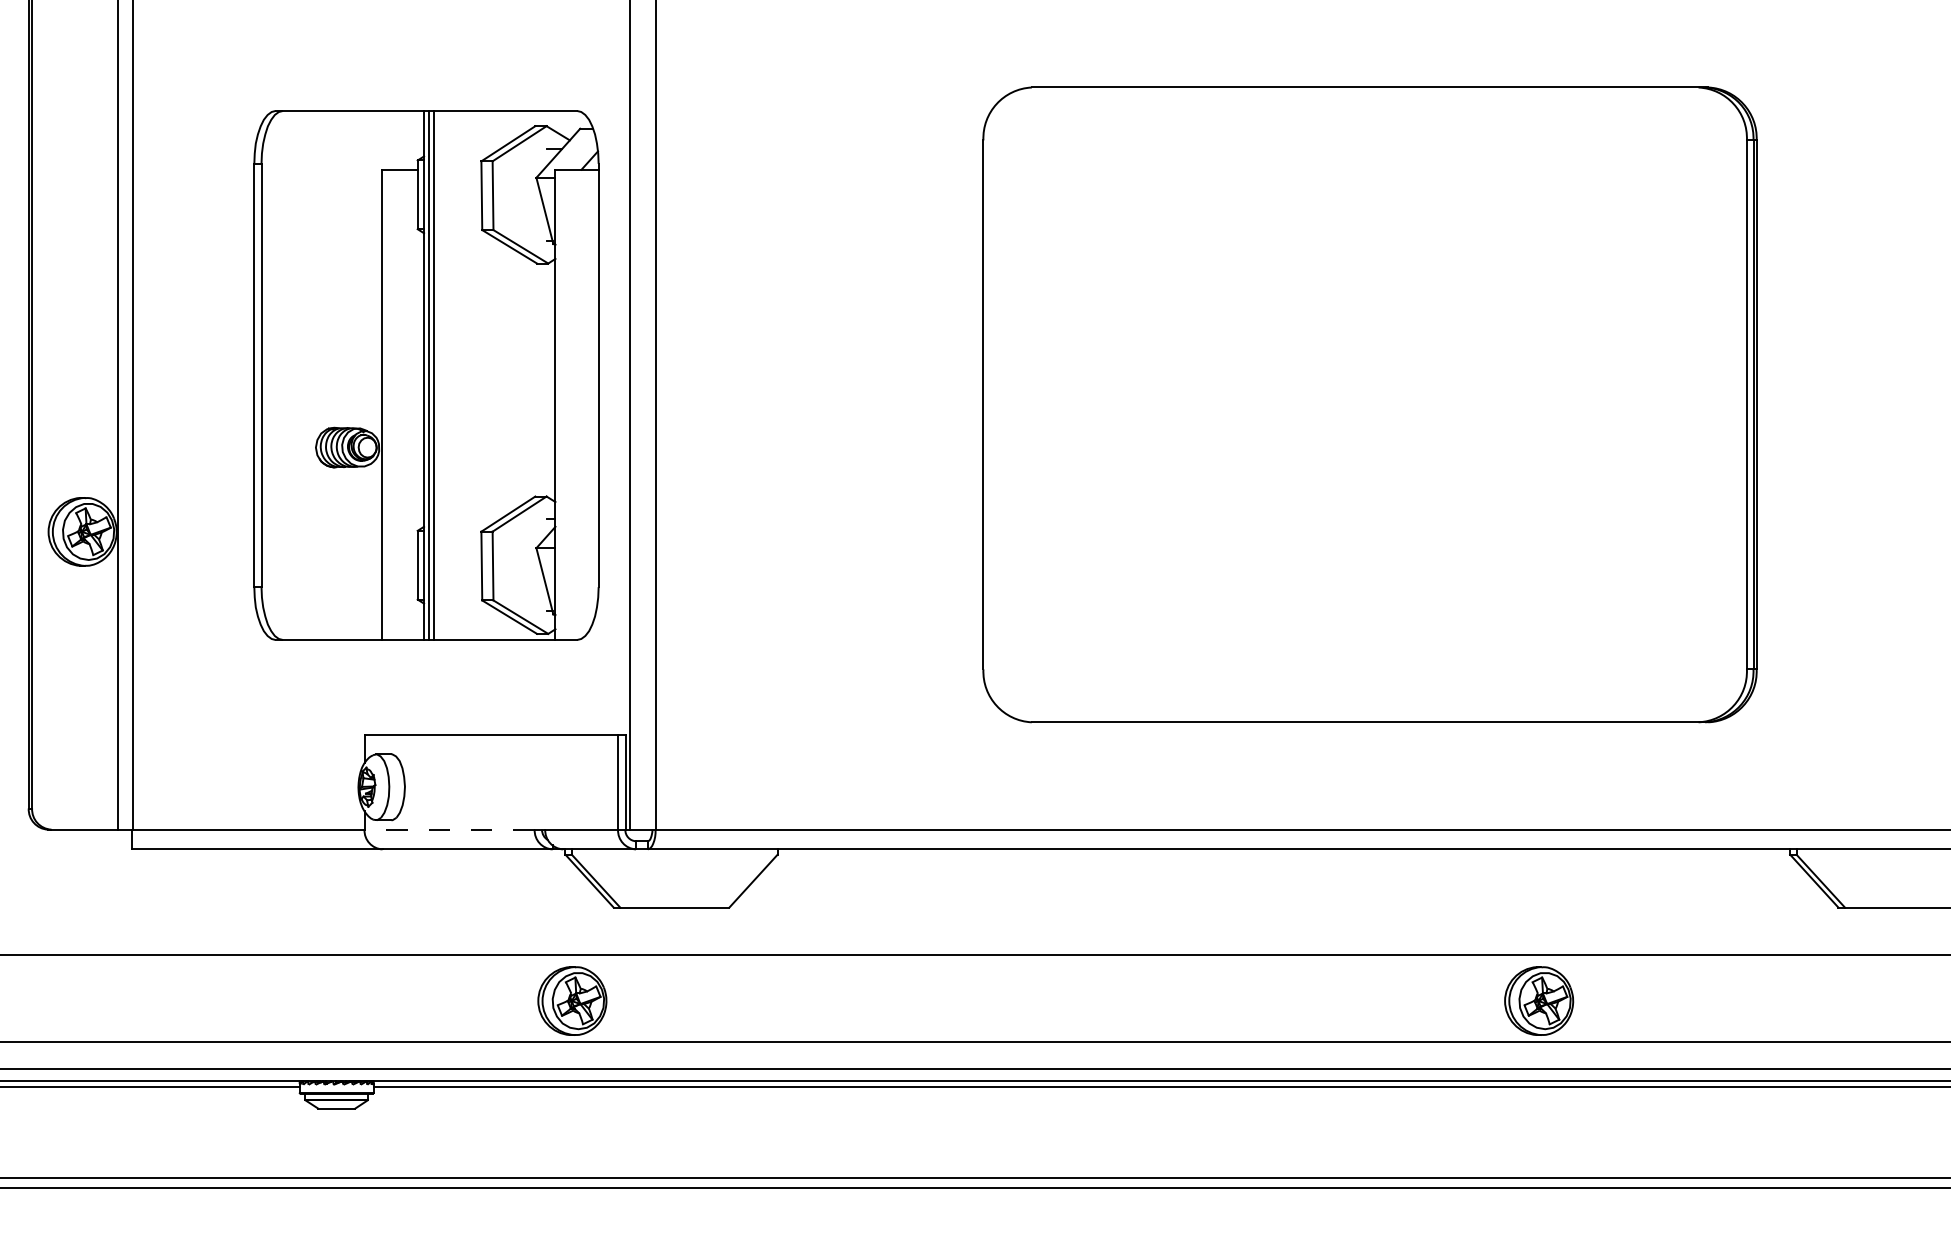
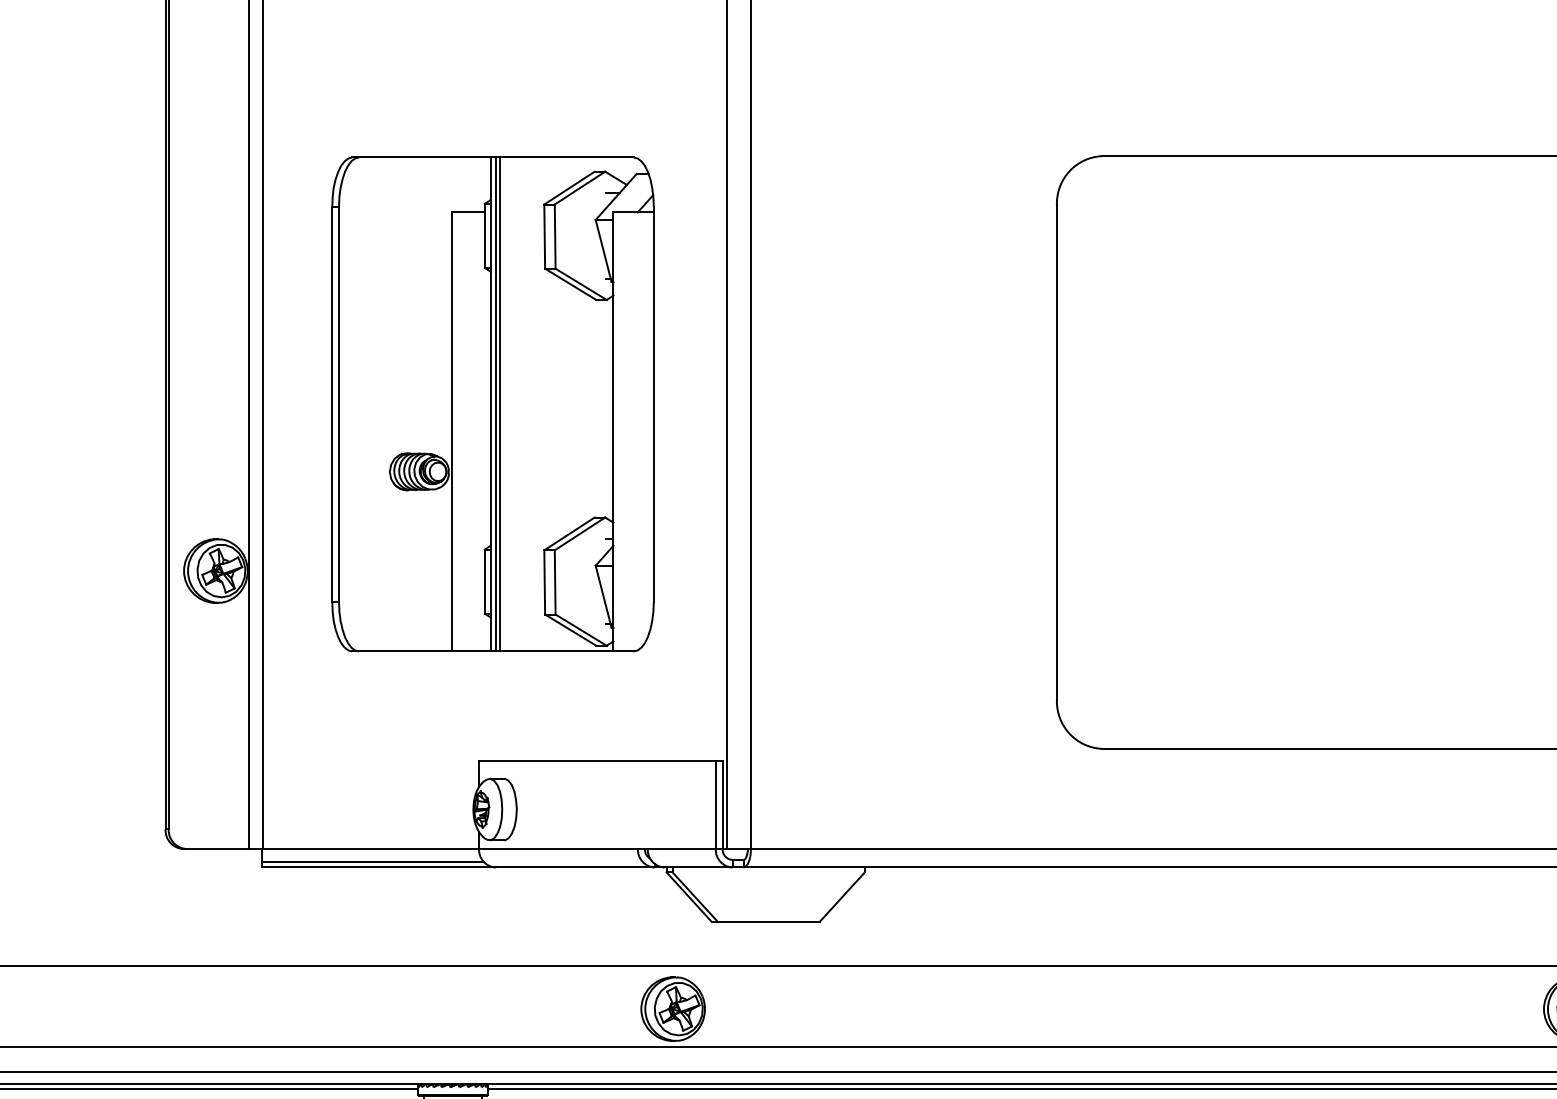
part: (426, 375) -> (493, 404), moved
line: (449, 829) -> (558, 848), dashed -> solid
line: (250, 843) -> (372, 862), added

